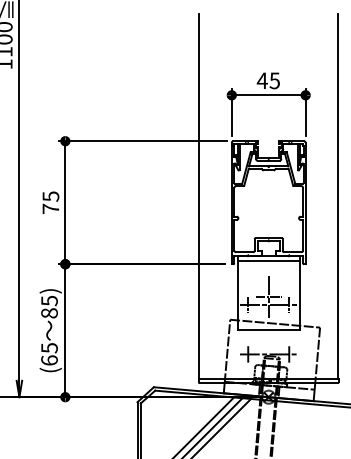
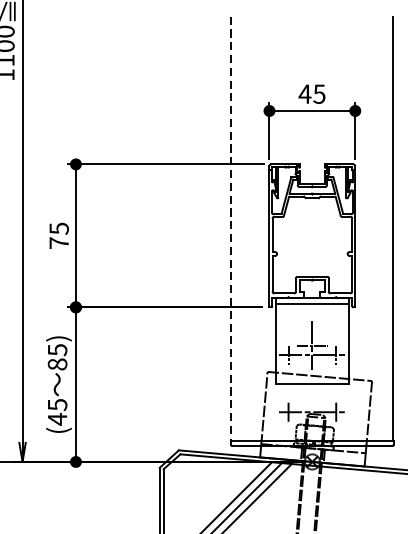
line: (199, 197) -> (231, 229), solid -> dashed
text: (49, 360) -> (57, 419), (65 -> (45

